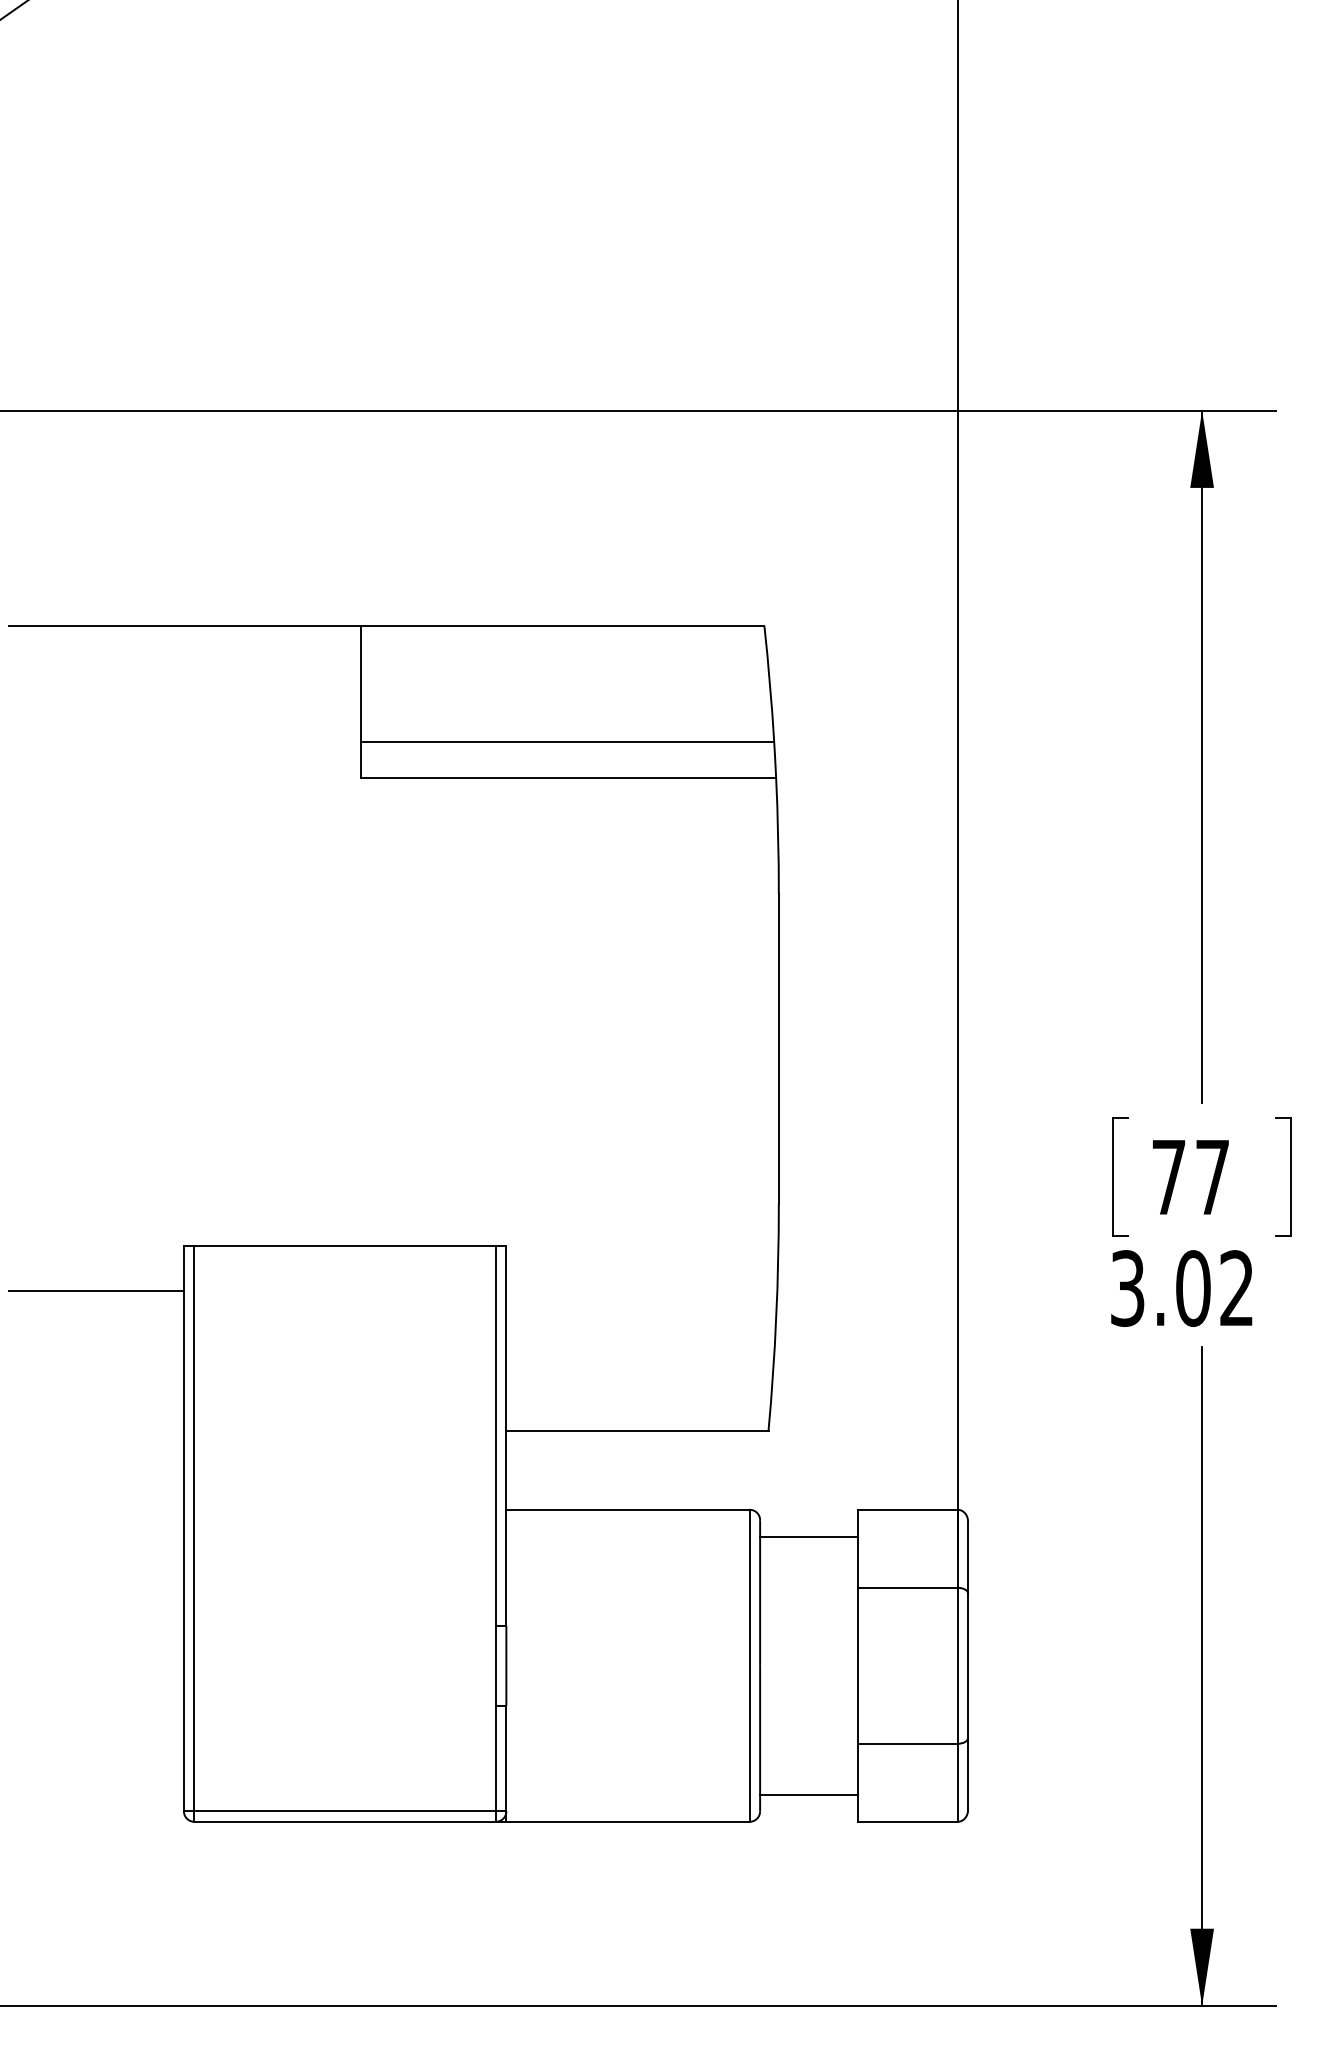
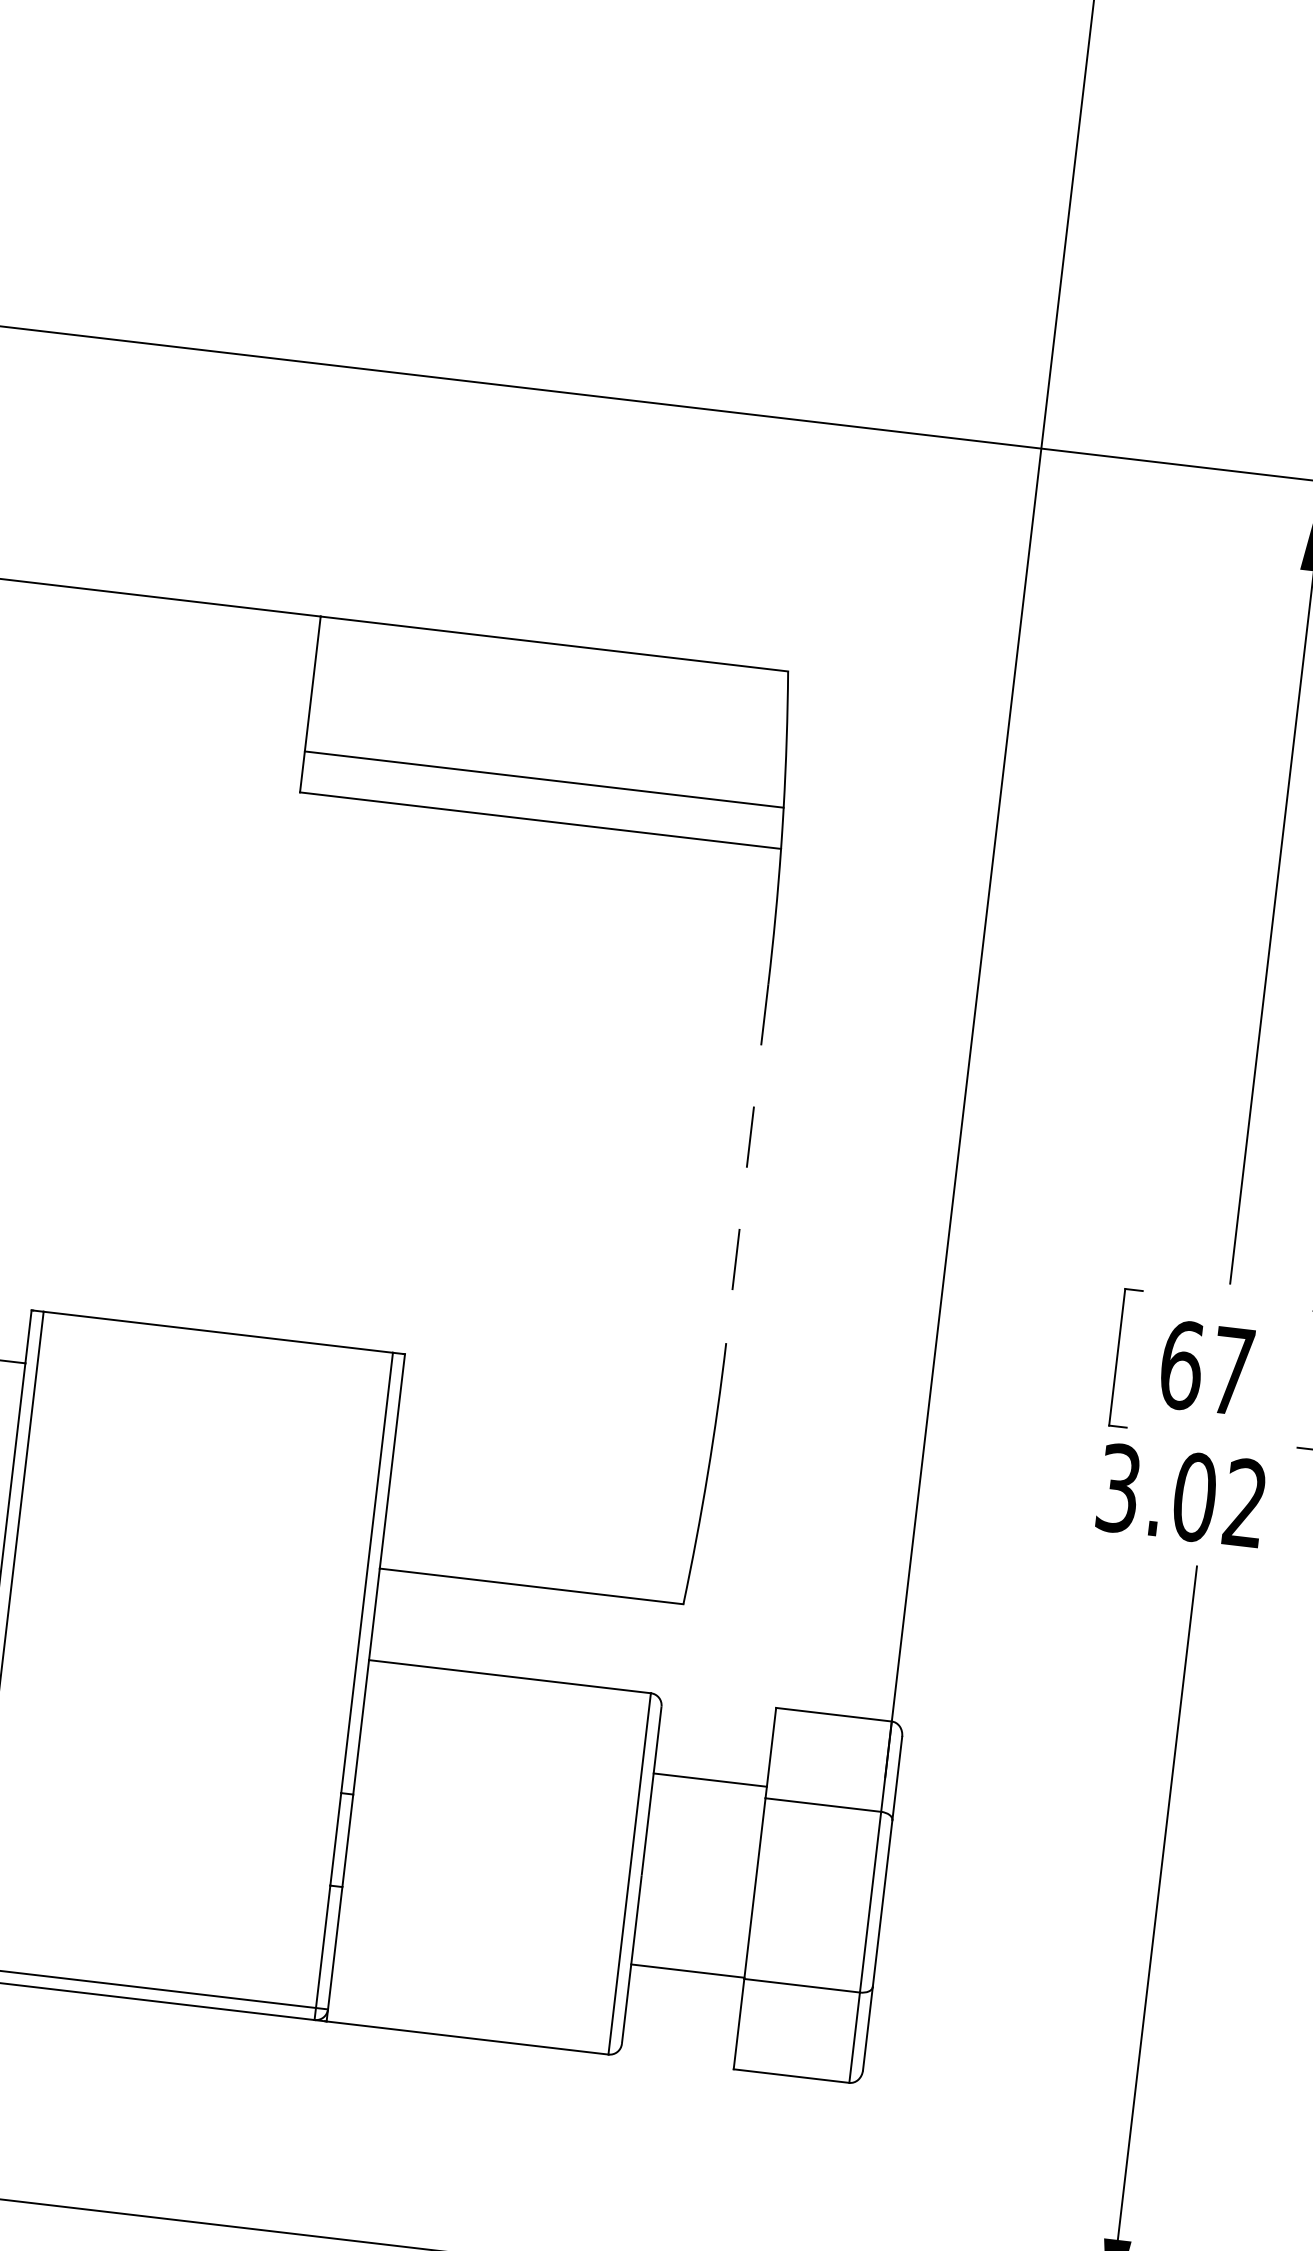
line: (778, 1049) -> (746, 1164), solid -> dashed
text: (1169, 1176) -> (1182, 1364), 77 -> 67
line: (808, 1536) -> (709, 1779), moved
line: (808, 1794) -> (687, 1970), moved

